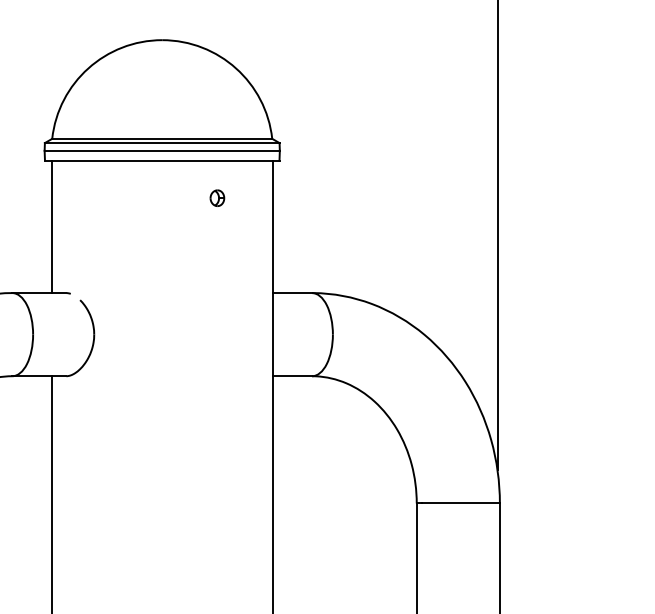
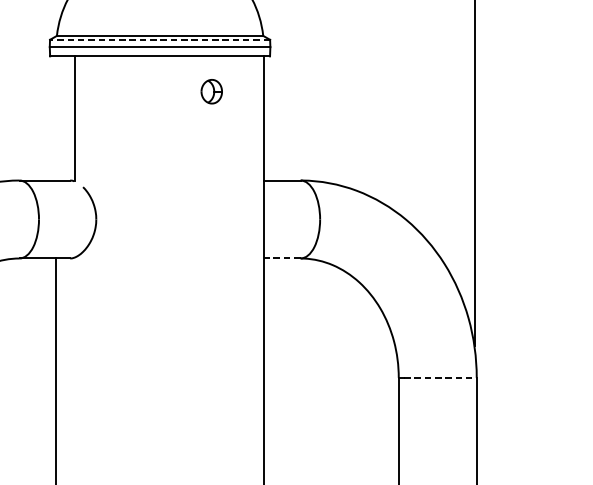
line: (161, 143) -> (159, 40), solid -> dashed
part: (217, 197) -> (211, 90), size x1.6
line: (51, 226) -> (74, 118), moved
line: (292, 376) -> (282, 258), solid -> dashed
line: (461, 503) -> (440, 377), solid -> dashed

